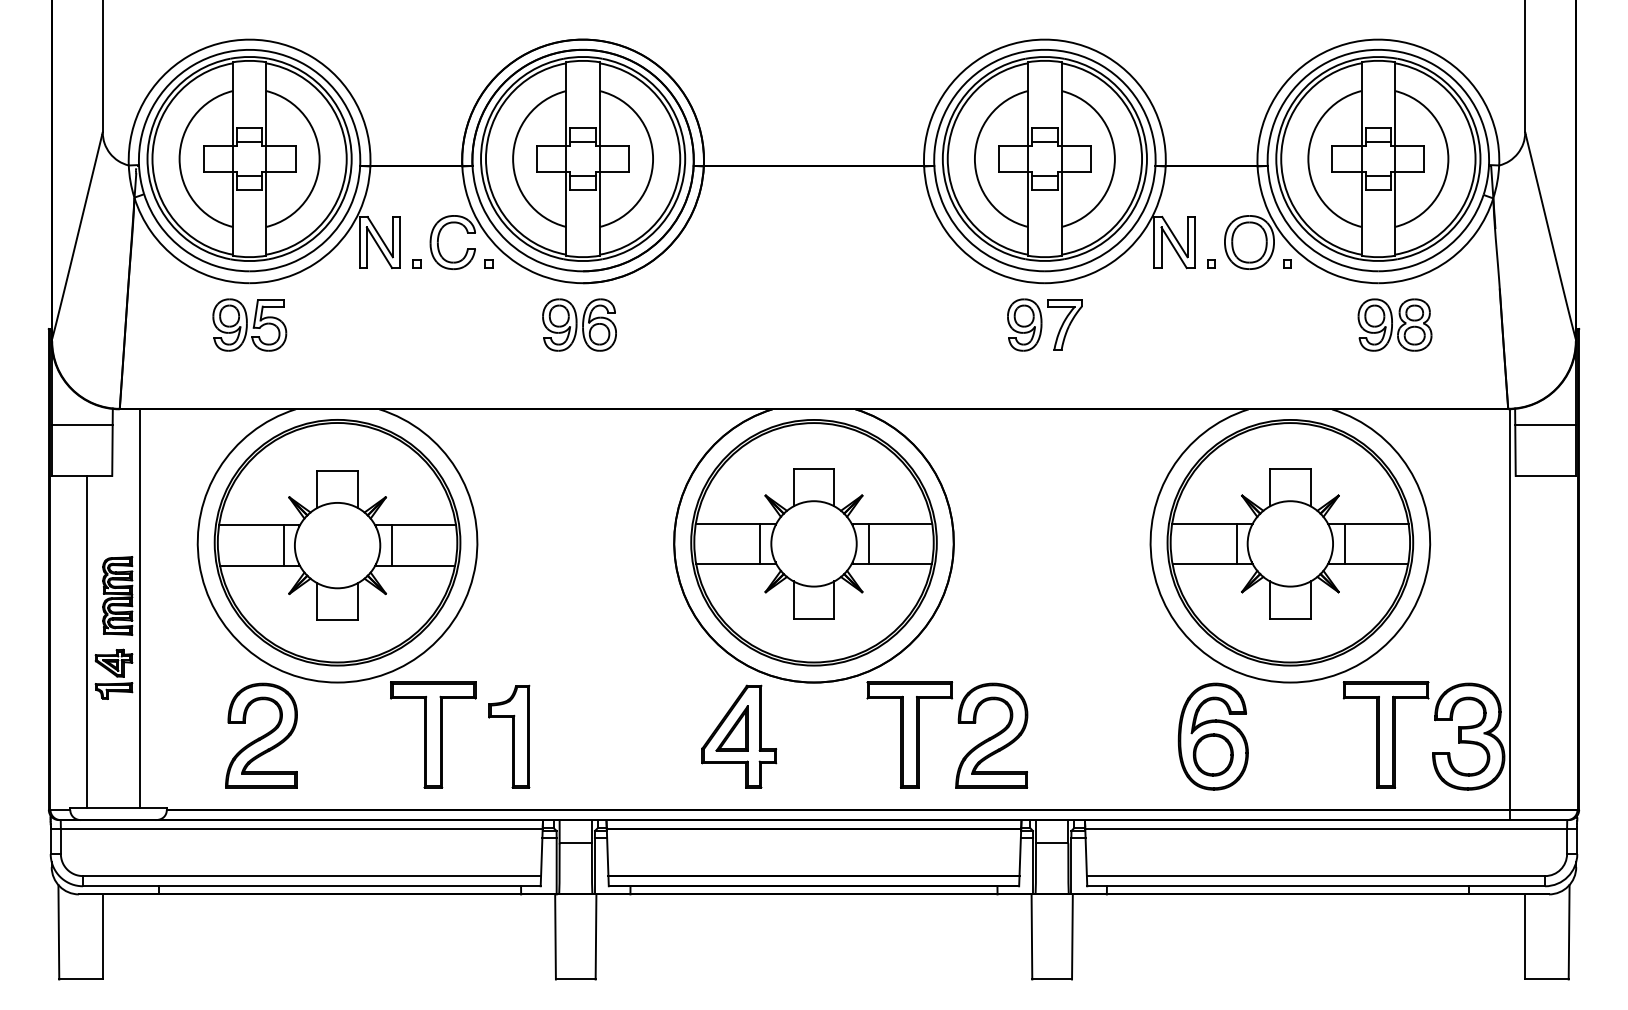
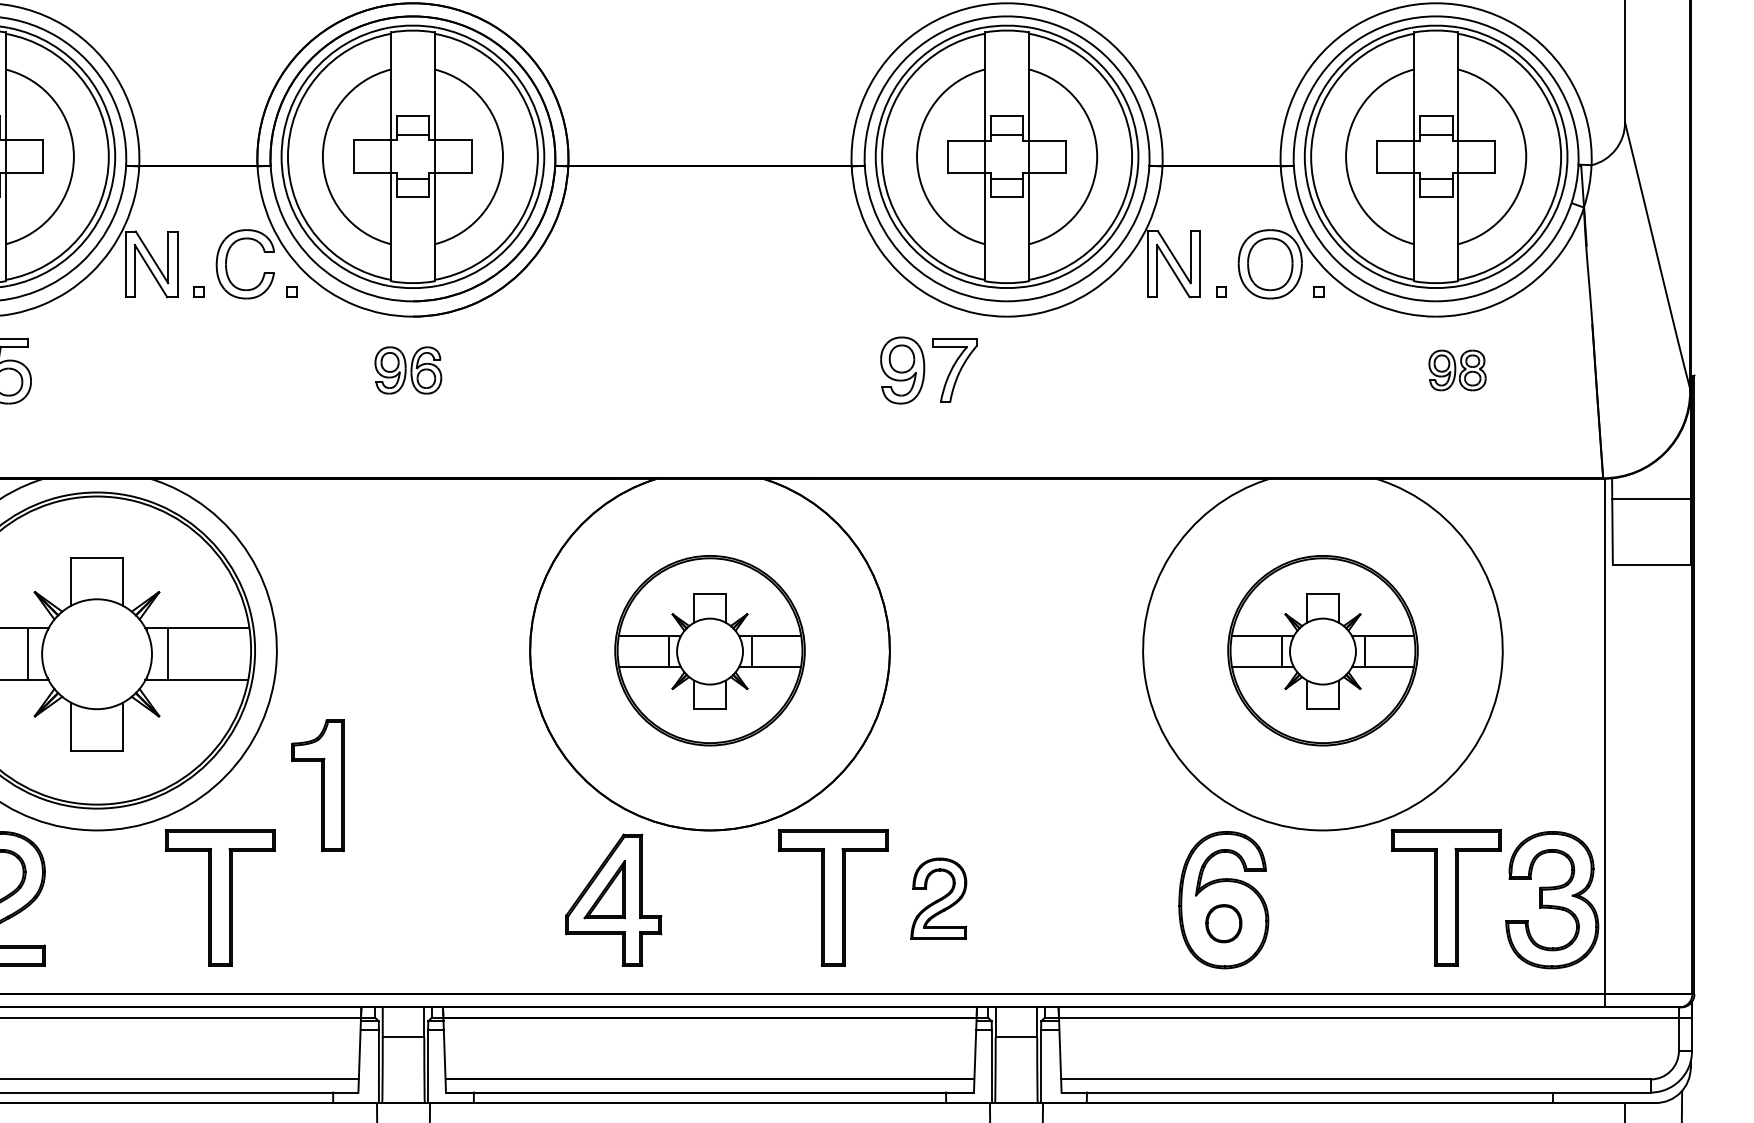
part: (579, 324) -> (408, 369), size x0.7
part: (1044, 324) -> (928, 369), moved
part: (1394, 324) -> (1456, 369), size x0.6
part: (813, 542) -> (709, 650), size x0.6
part: (1290, 542) -> (1323, 650), size x0.6
part: (991, 735) -> (938, 898), size x0.6
part: (509, 736) -> (318, 785), moved
part: (1213, 754) -> (1224, 923), size x0.7

